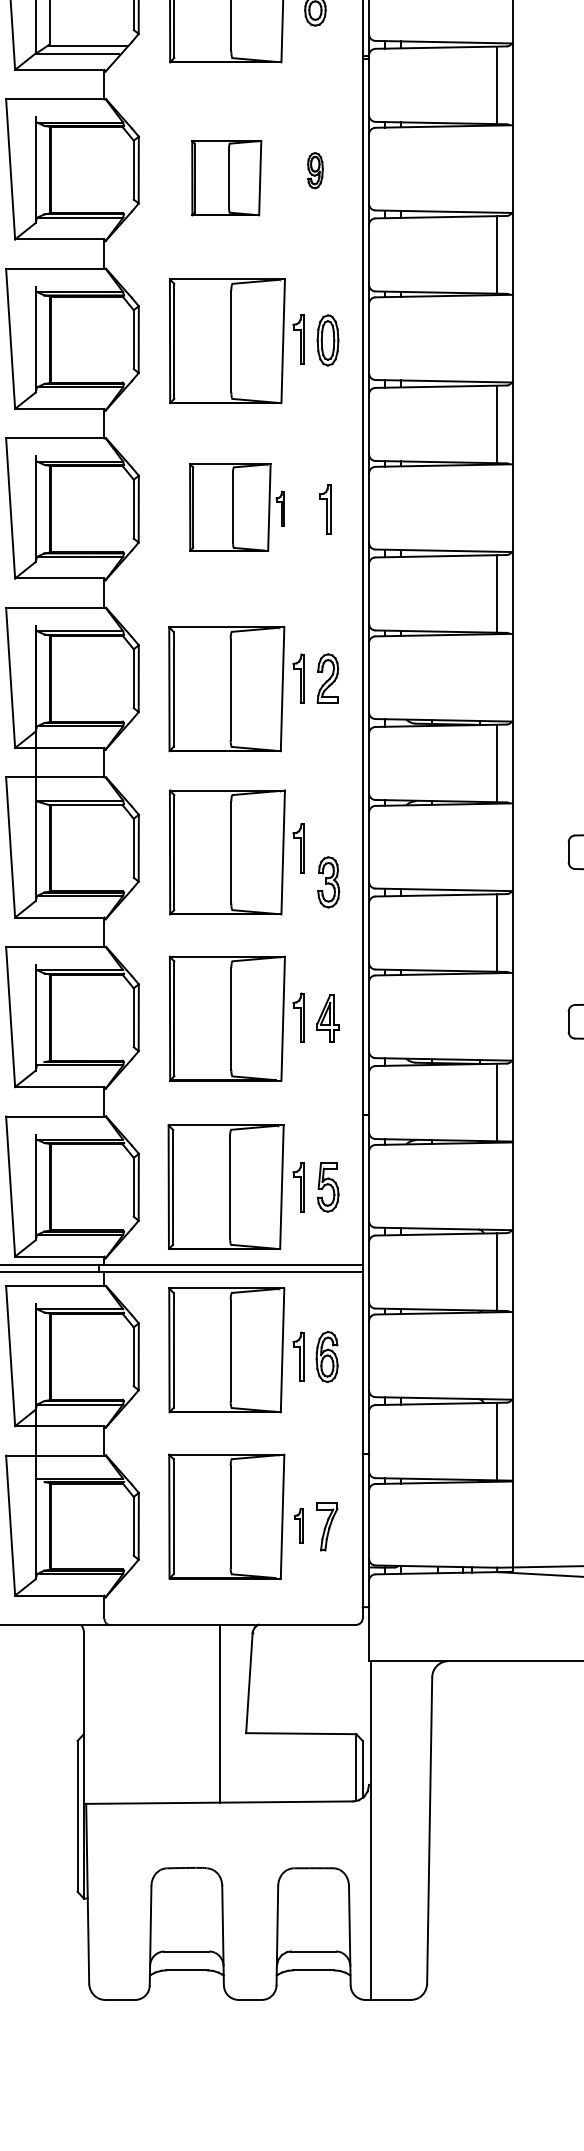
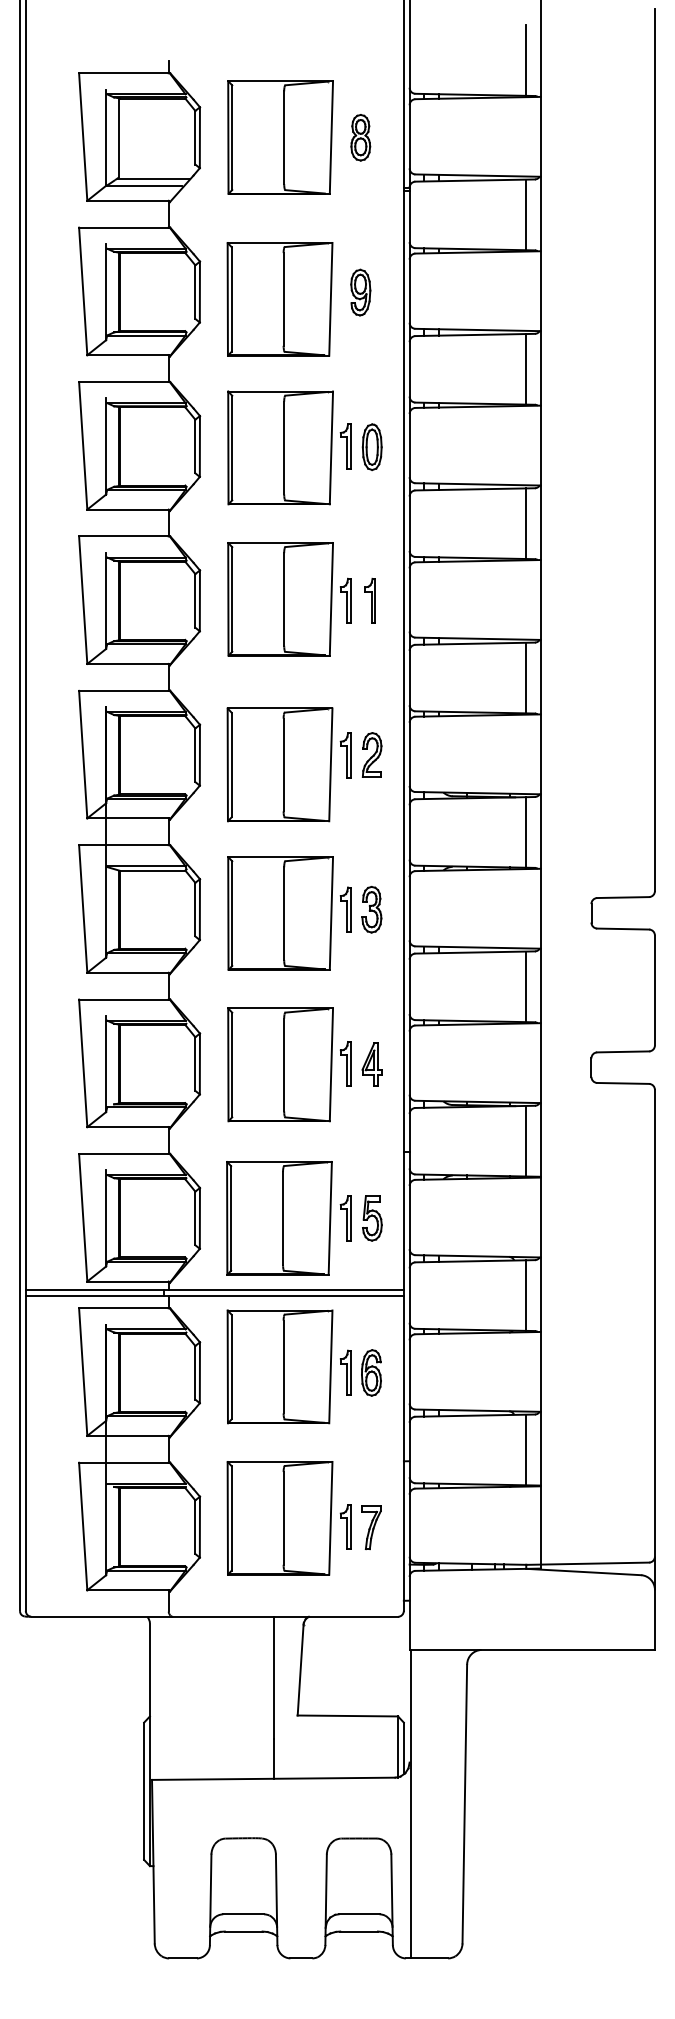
part: (315, 170) -> (360, 292), size x1.43
part: (226, 178) -> (279, 299), size x1.67
part: (237, 507) -> (289, 599), size x1.43
part: (328, 882) -> (371, 909), moved
part: (298, 1525) -> (345, 1526), size x1.43

